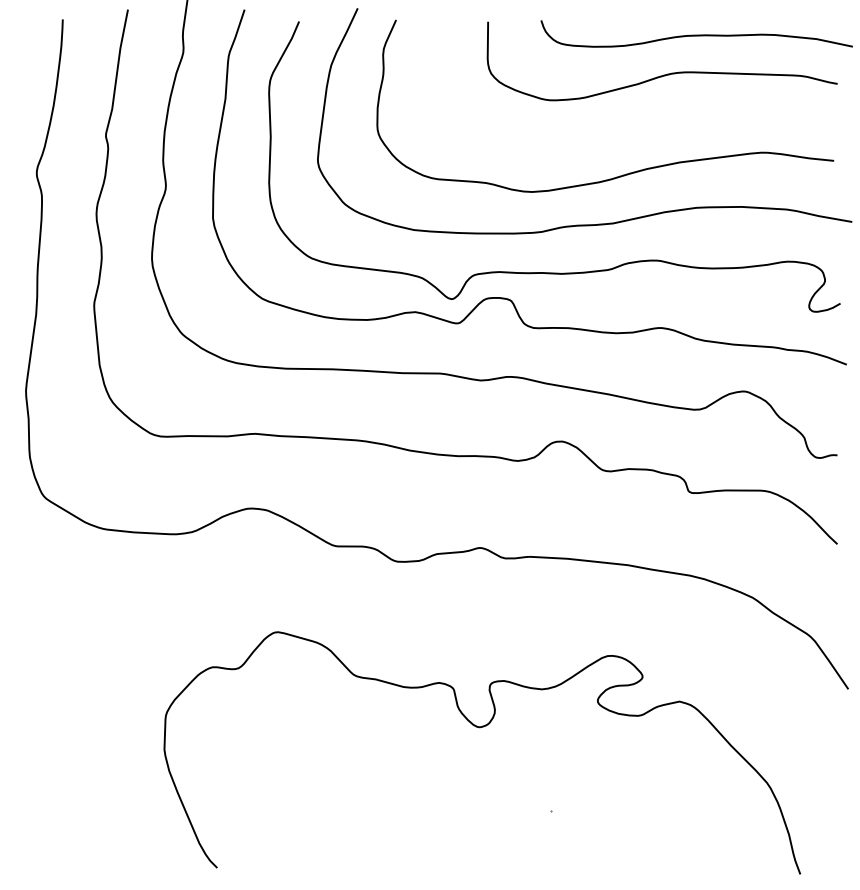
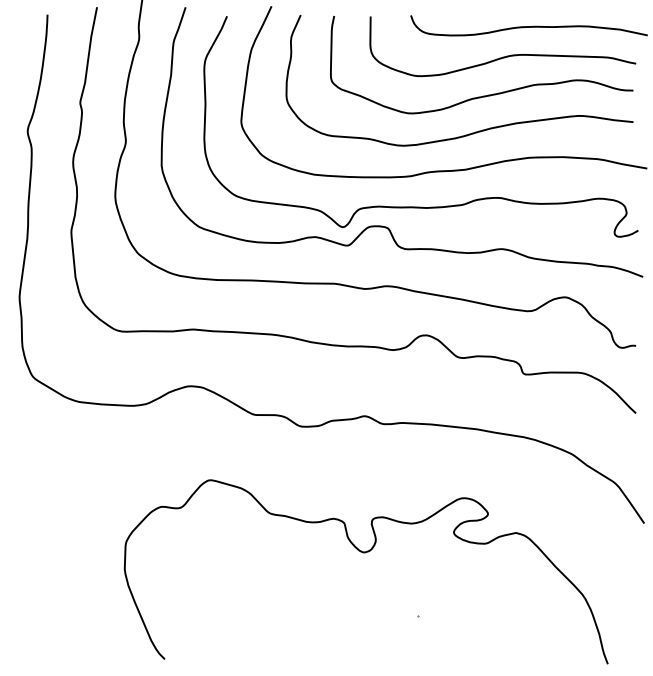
curve: (643, 124) -> (488, 94), added

